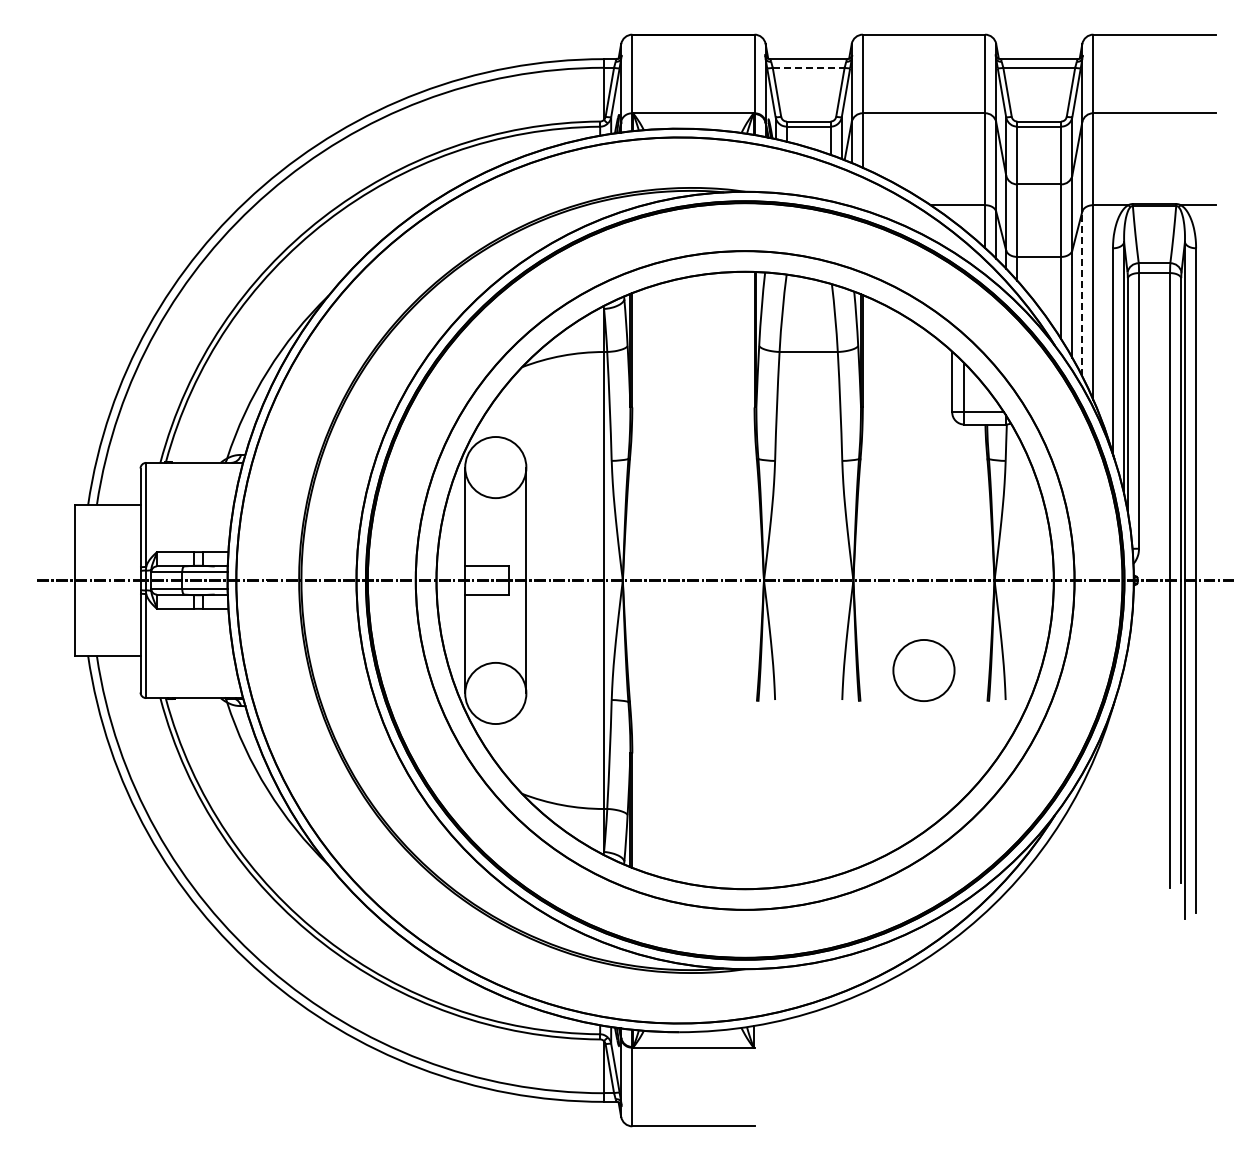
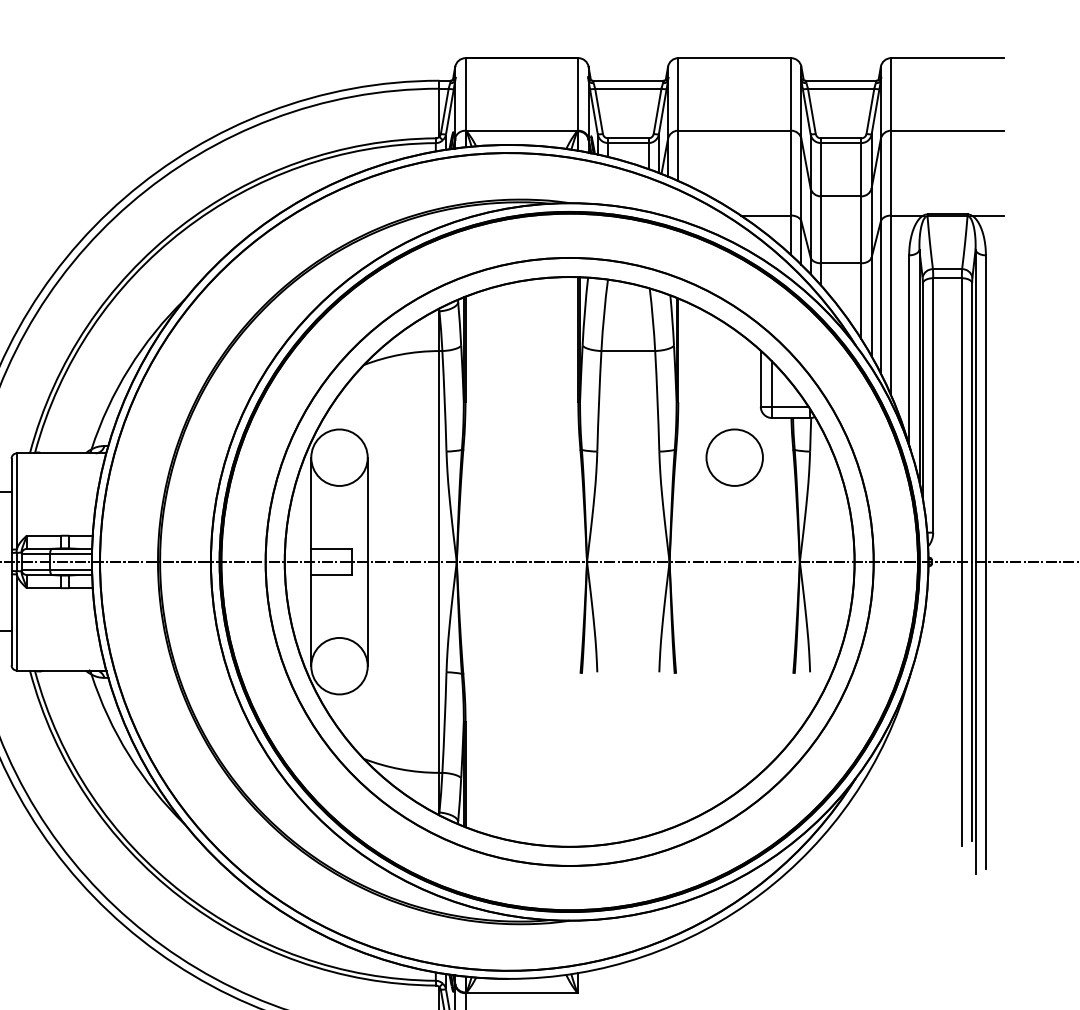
line: (808, 67) -> (628, 88), dashed -> solid
line: (1082, 293) -> (881, 297), dashed -> solid
circle: (923, 670) -> (734, 457), moved

